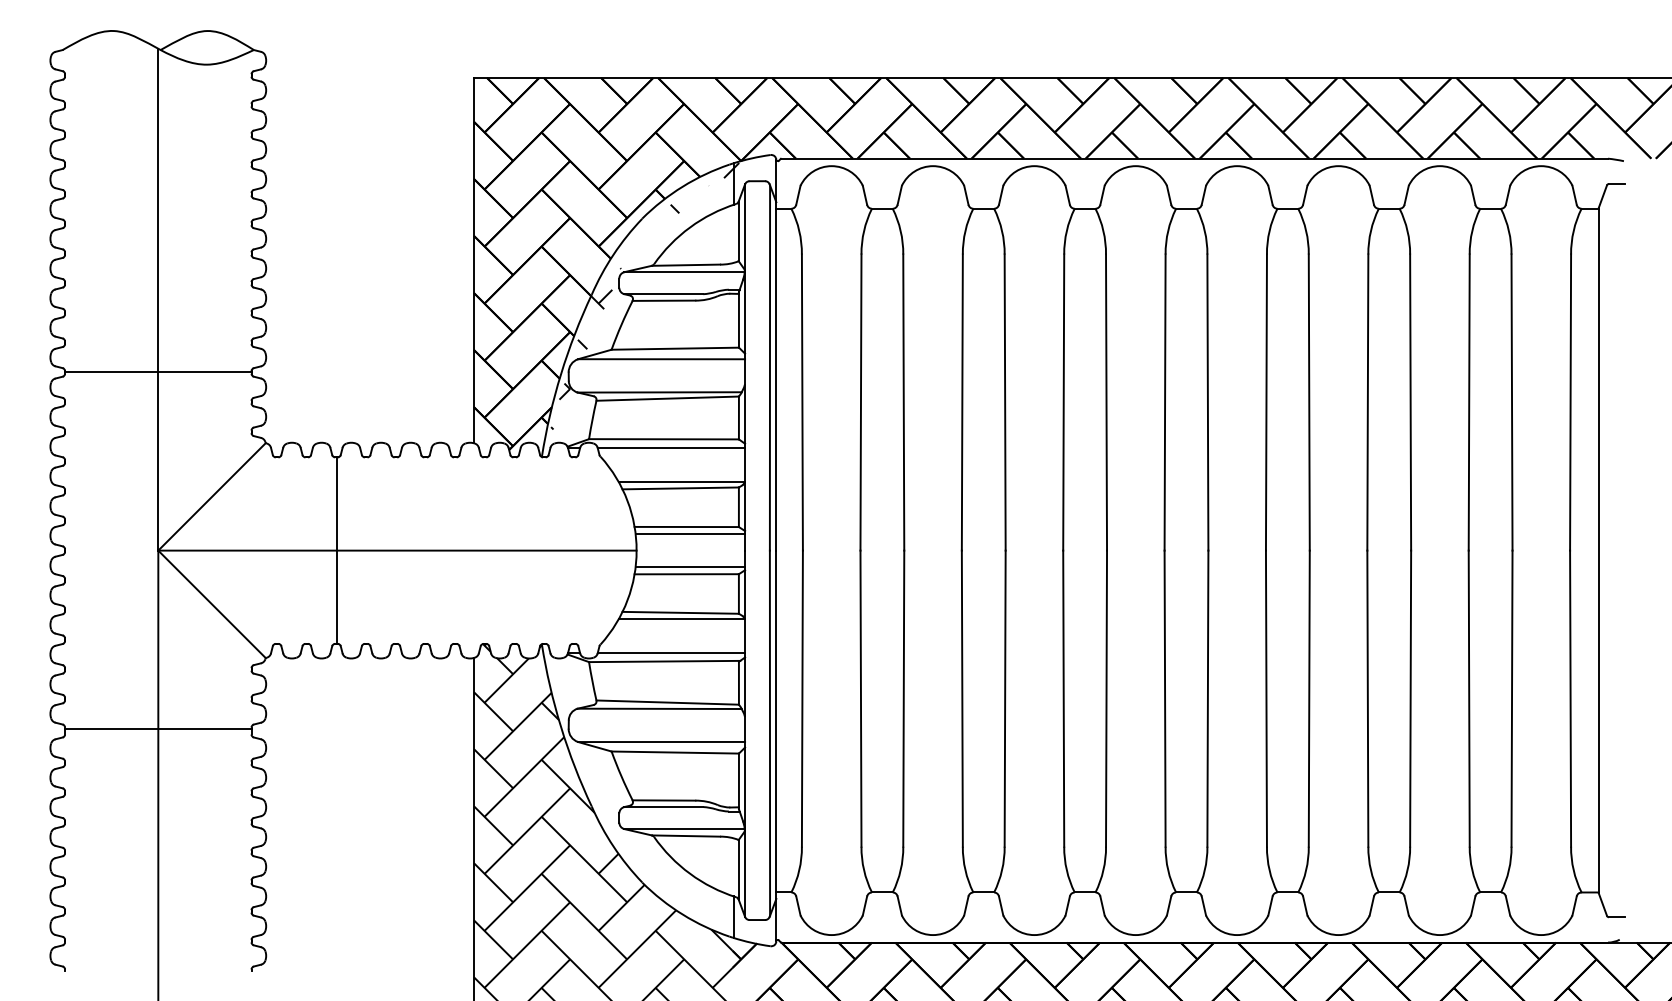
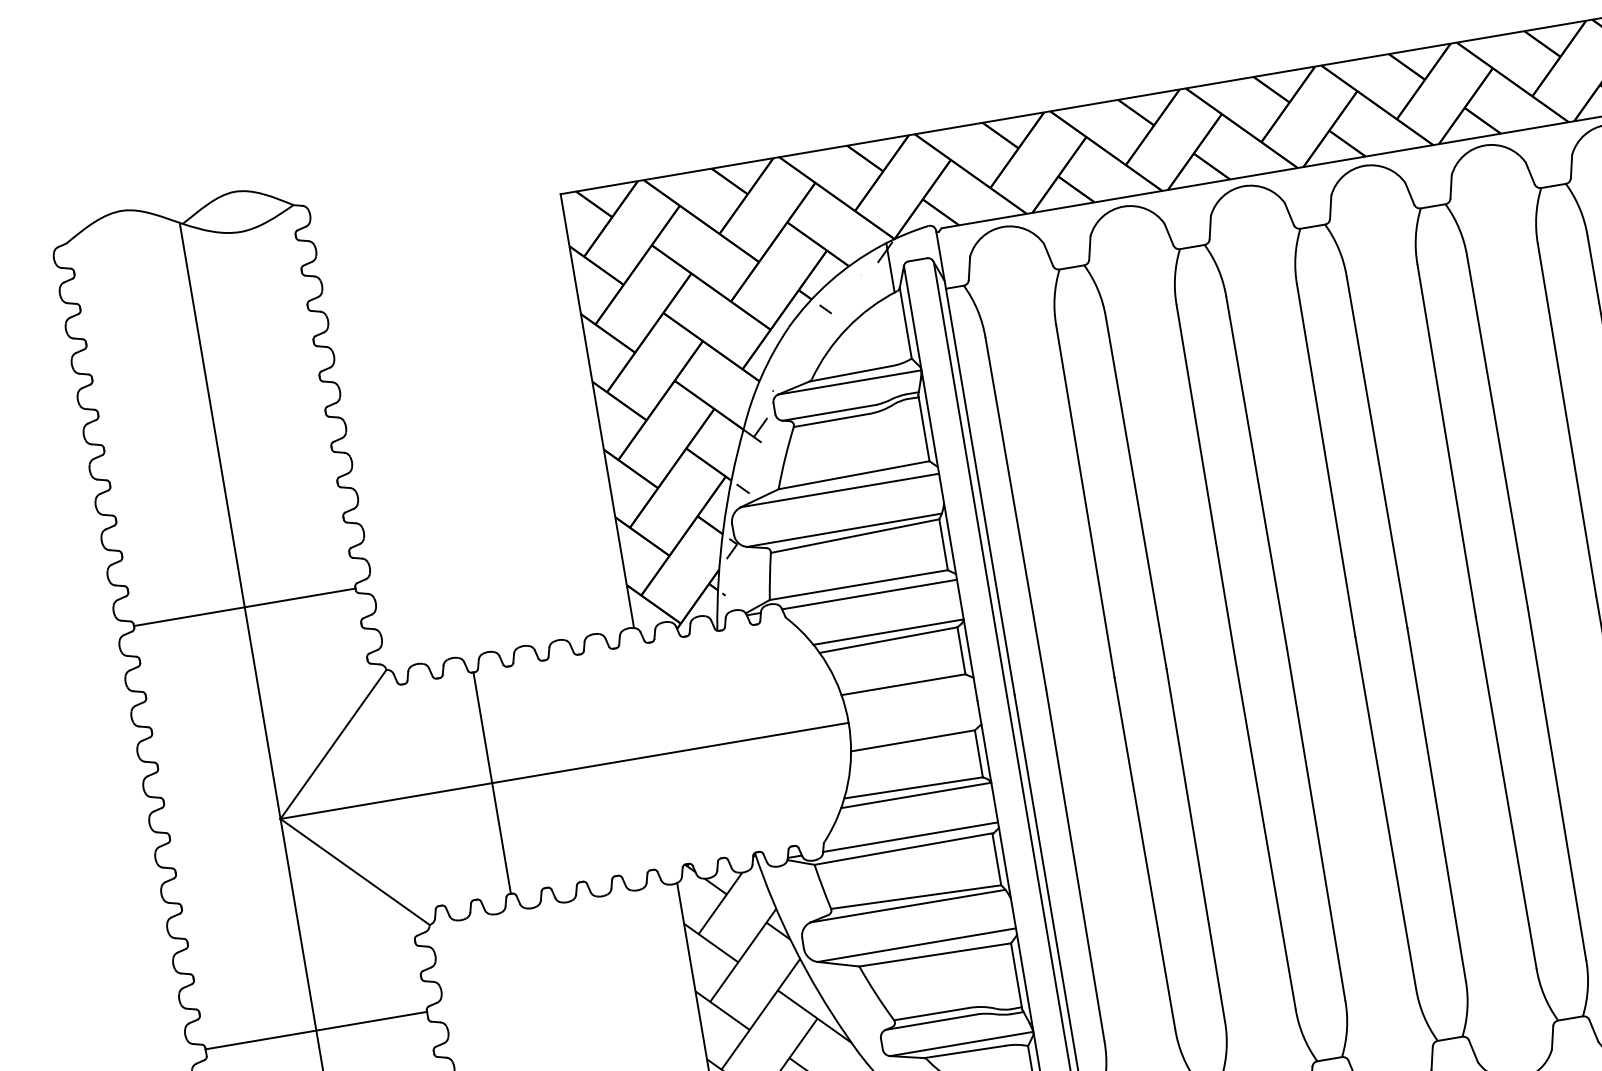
line: (690, 534) -> (909, 692), removed
line: (690, 567) -> (916, 732), removed

